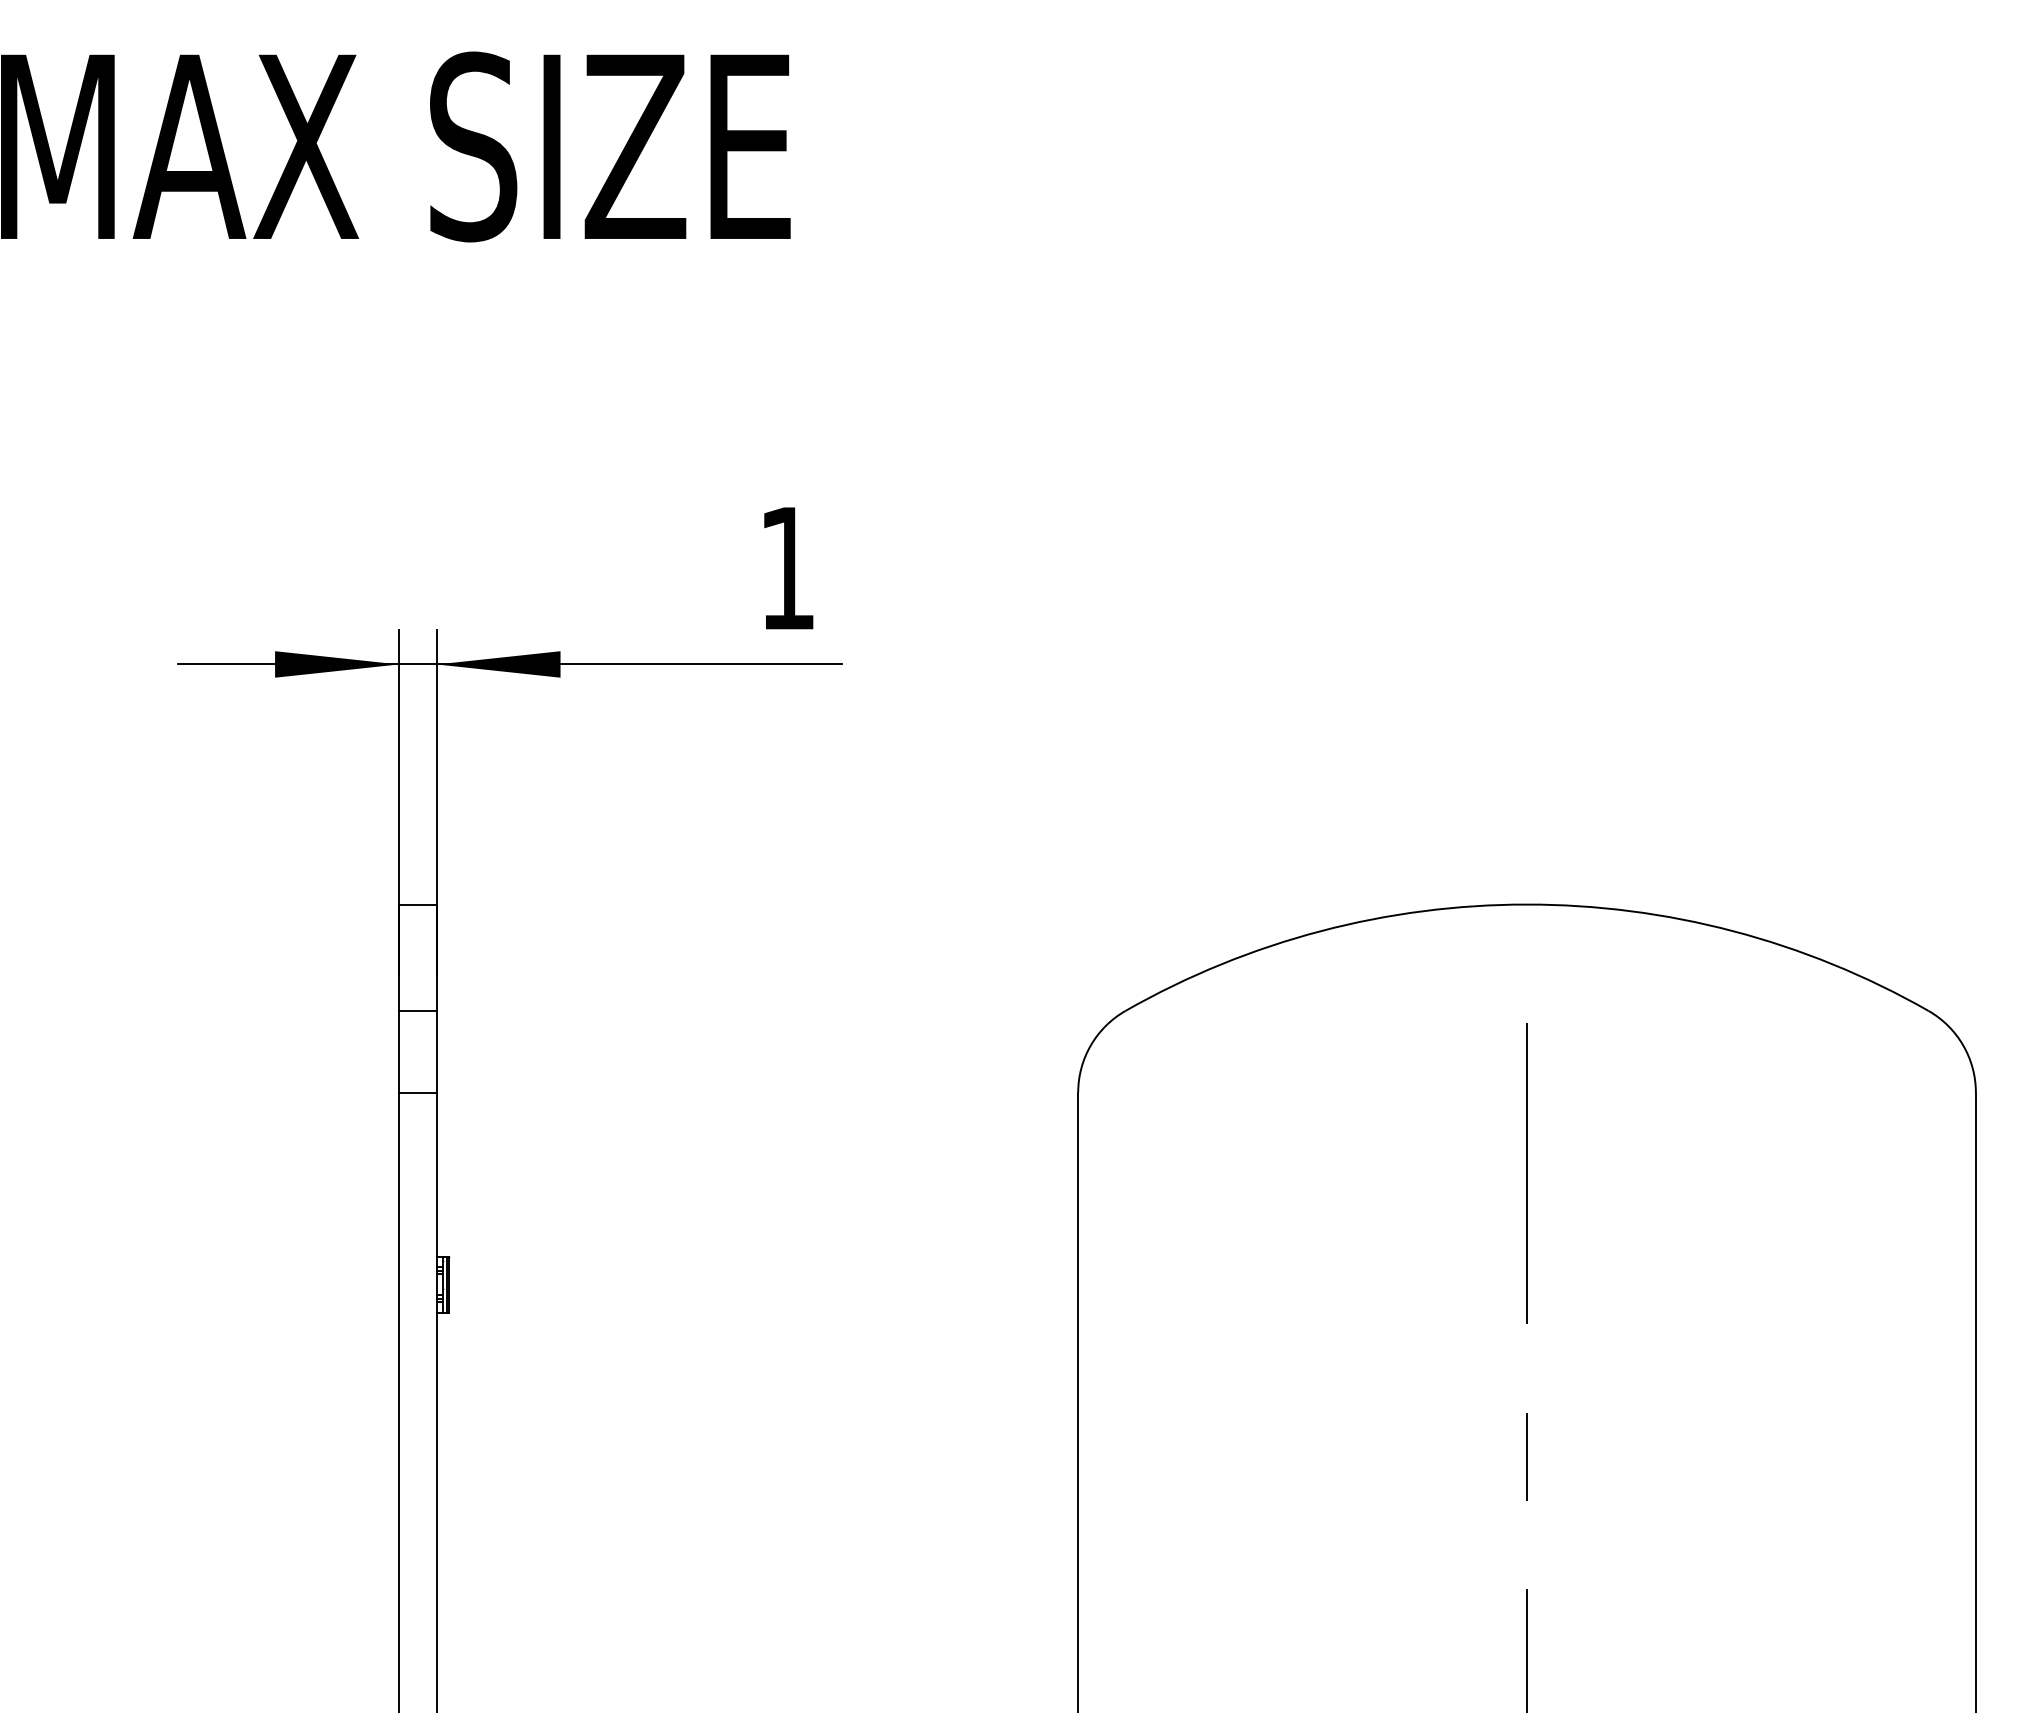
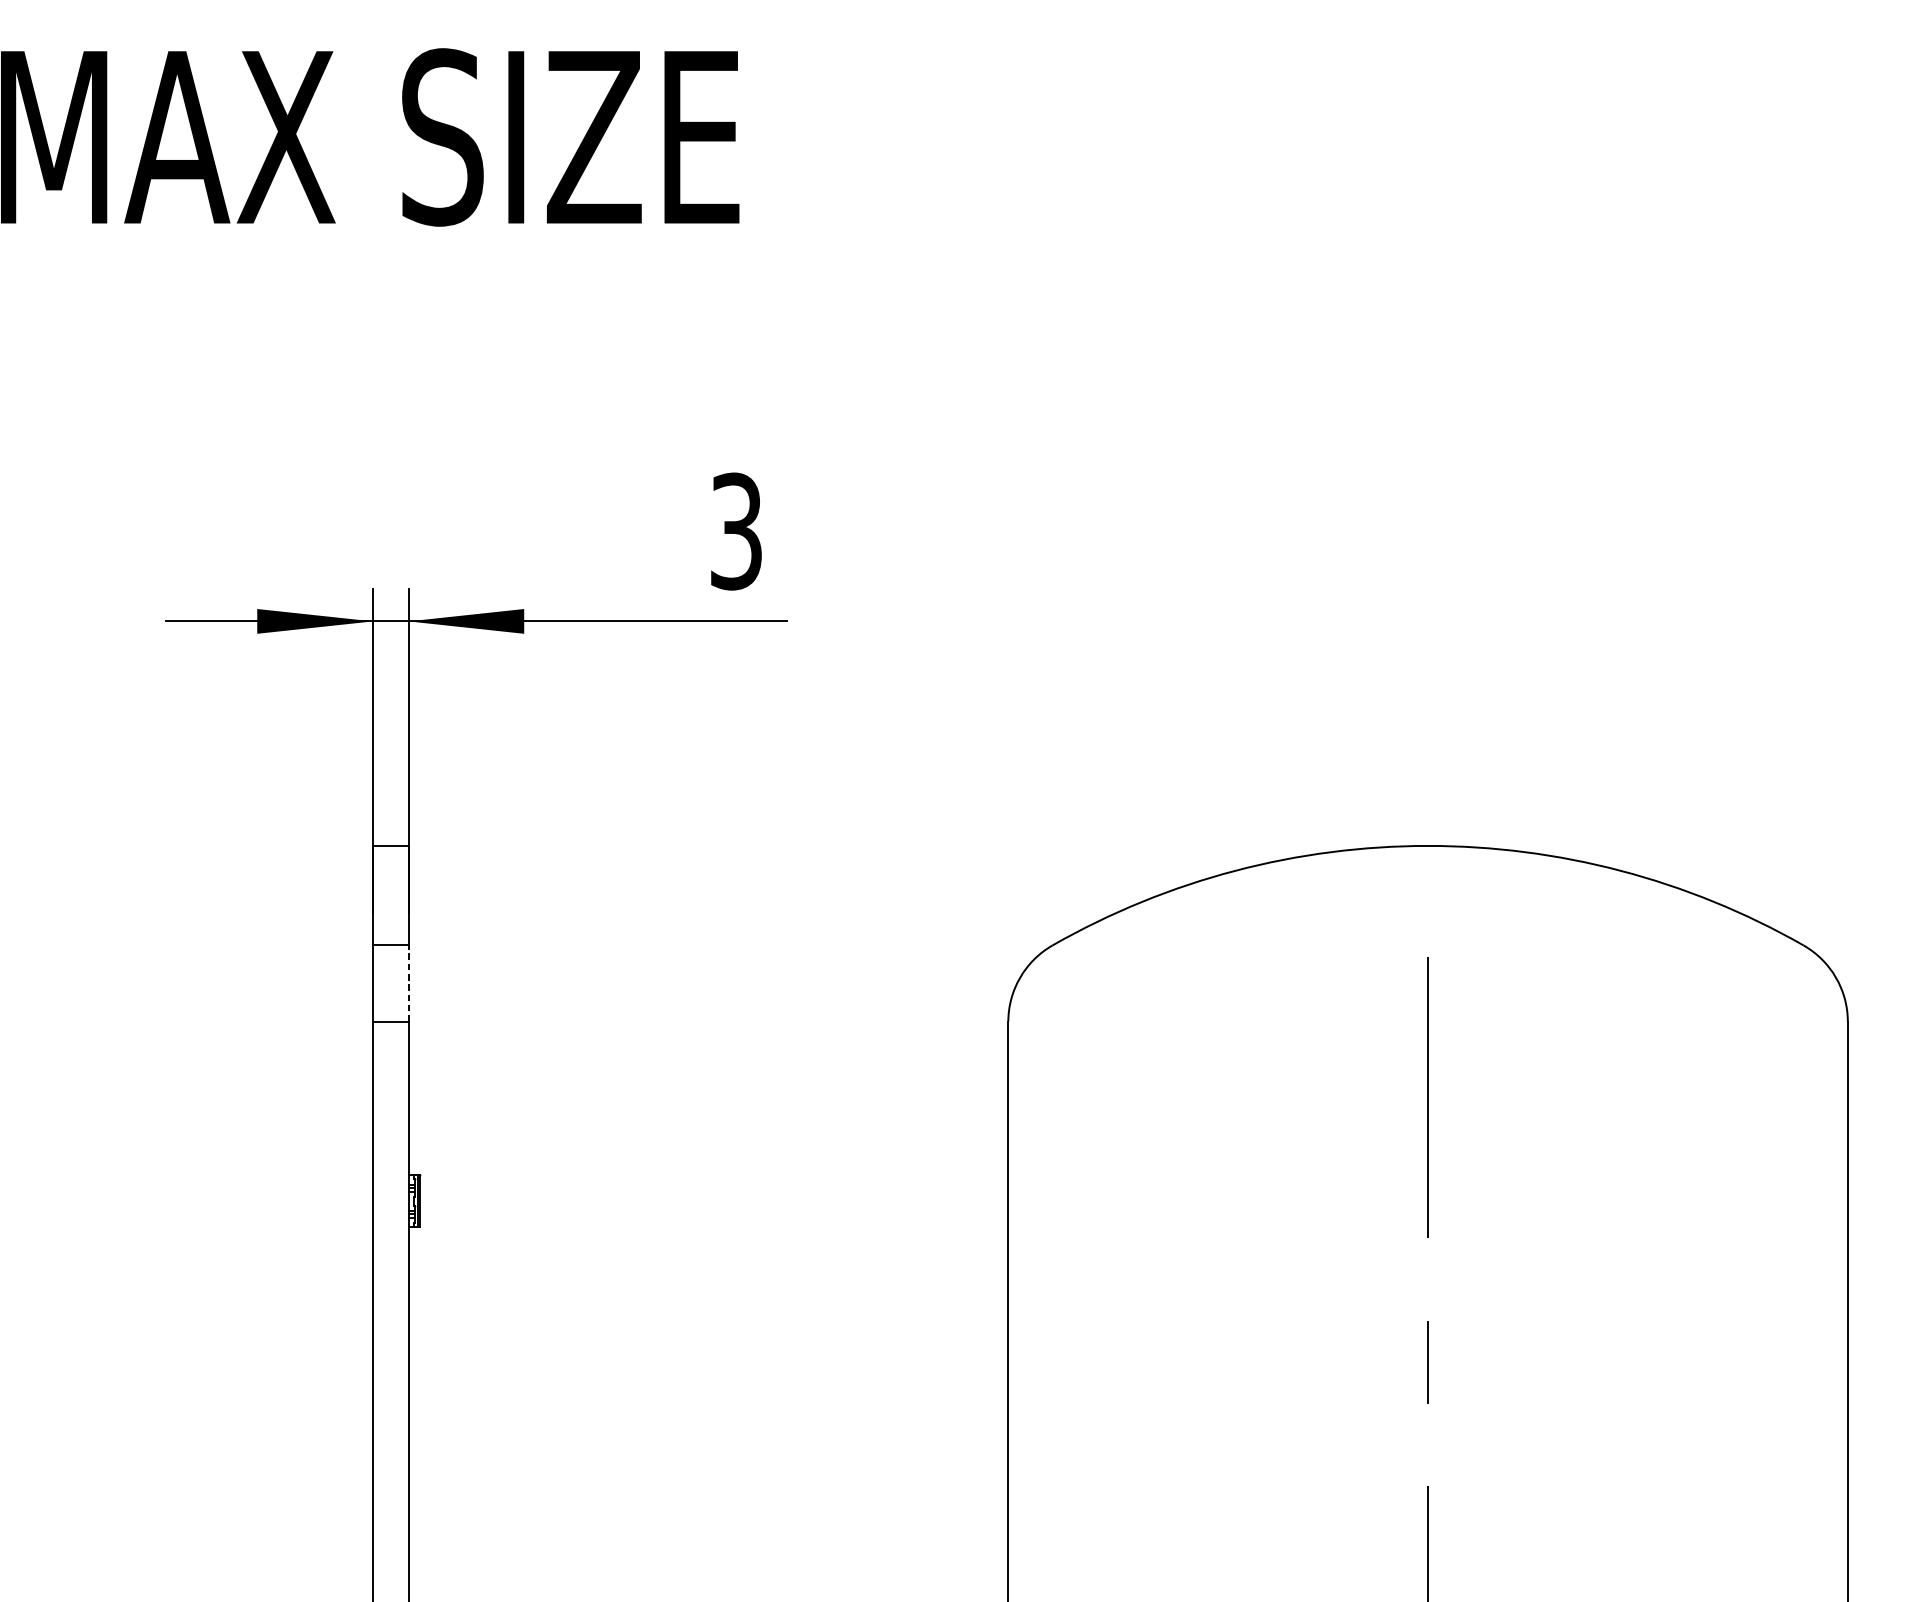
text: (787, 568) -> (736, 531), 1 -> 3
line: (436, 1051) -> (408, 983), solid -> dashed

